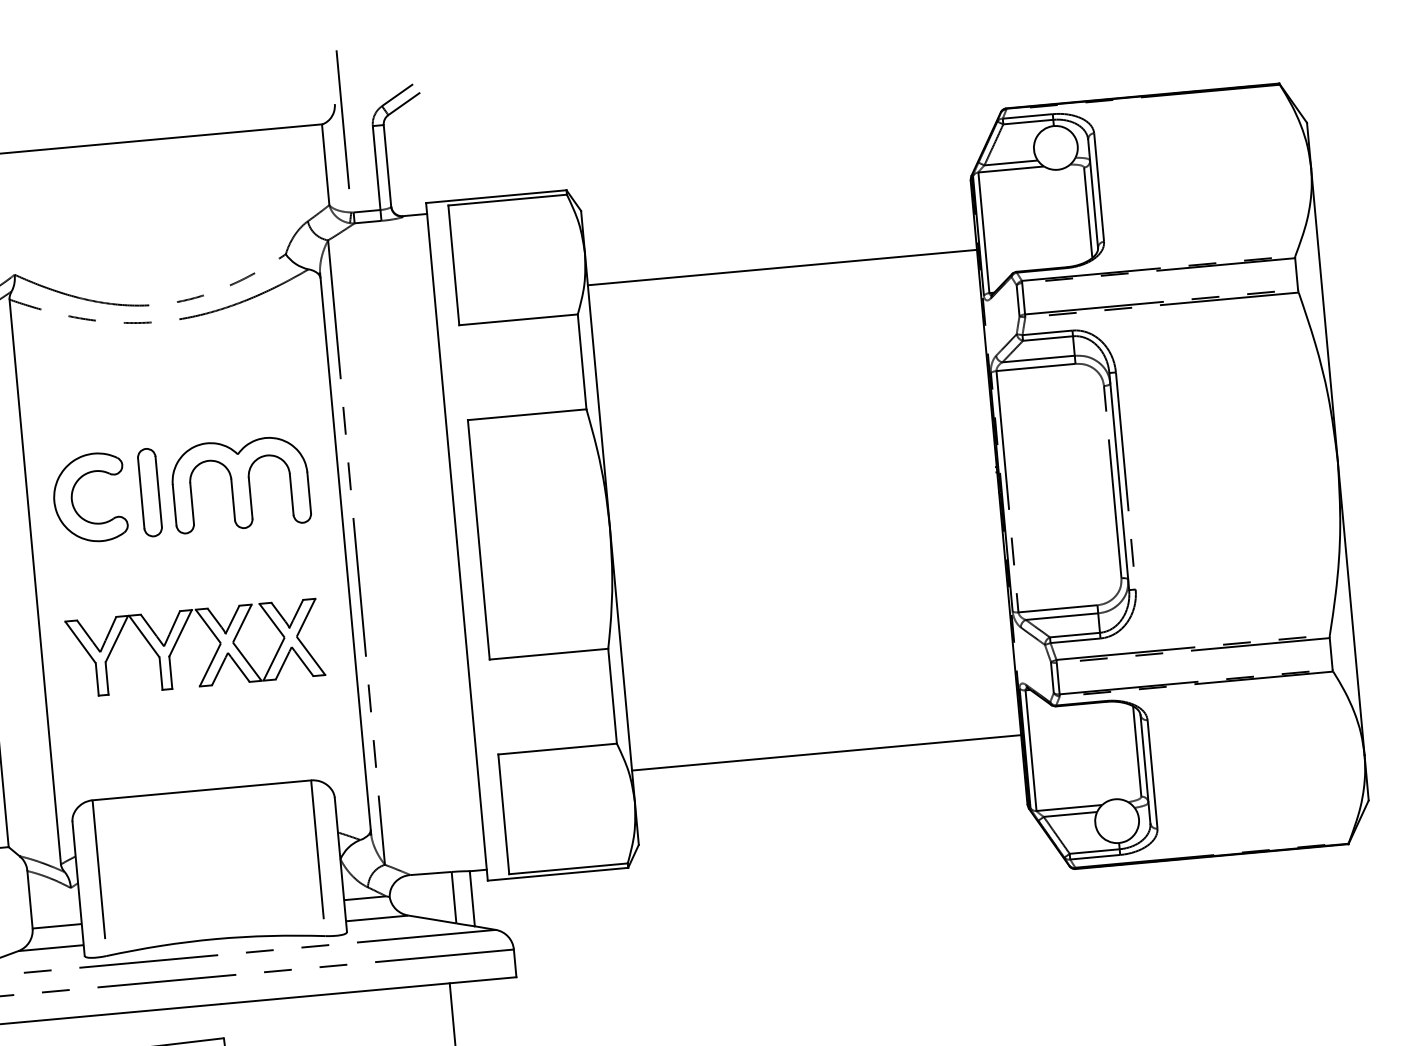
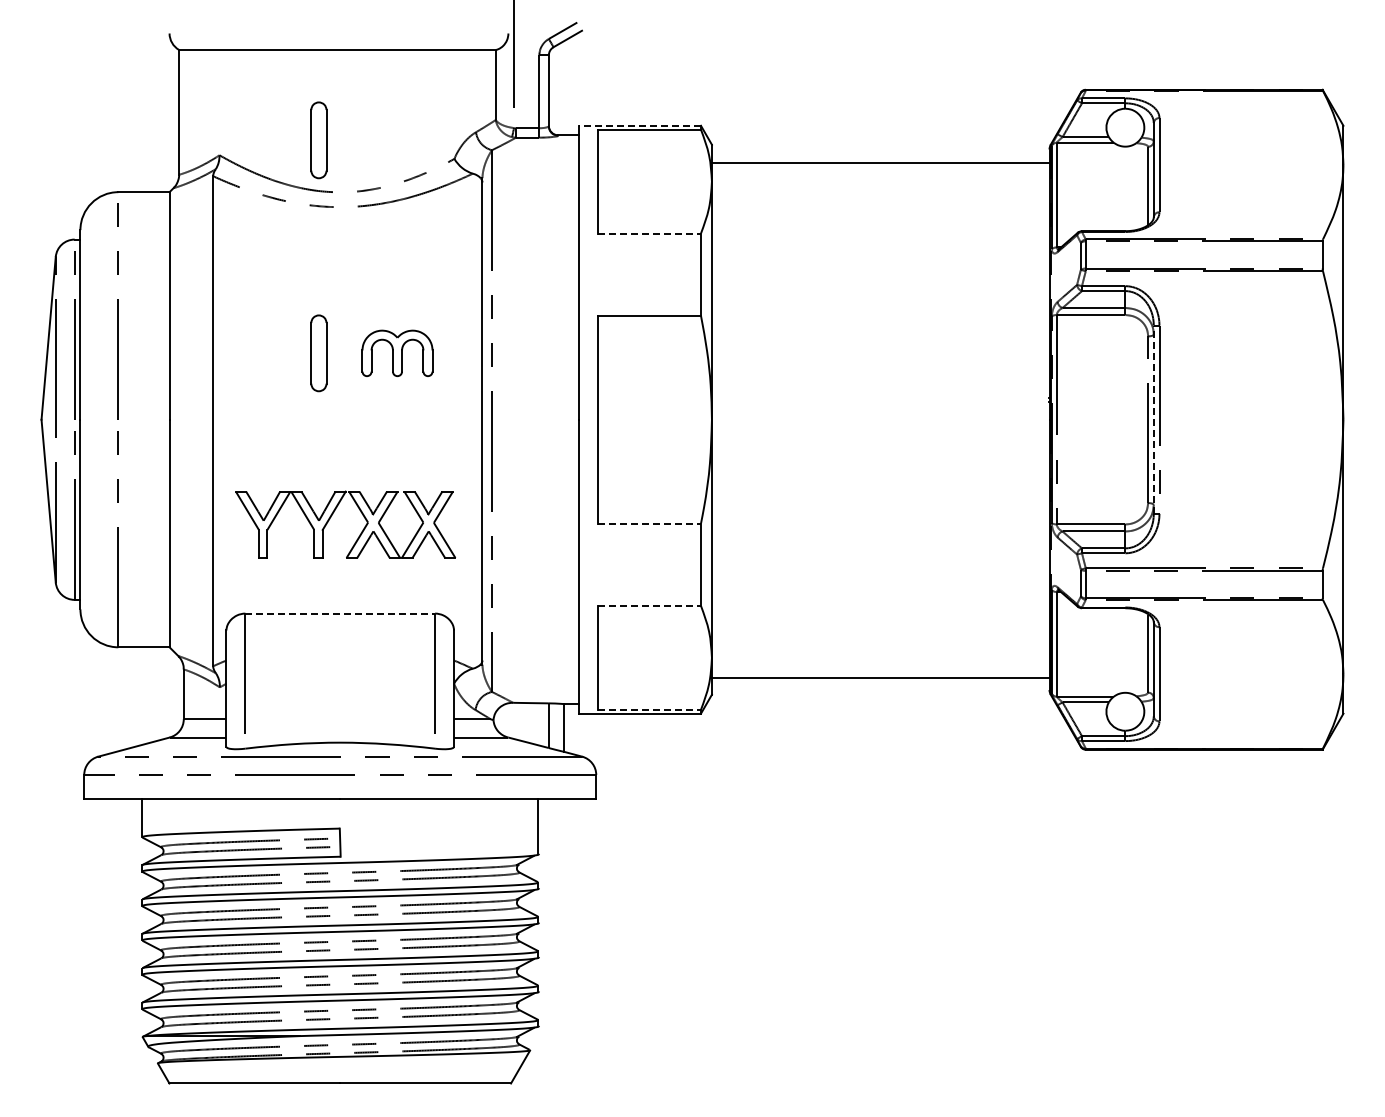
line: (496, 196) -> (640, 125), solid -> dashed
part: (127, 247) -> (318, 140), added
line: (782, 267) -> (880, 163), moved
line: (519, 319) -> (650, 233), solid -> dashed
line: (1118, 481) -> (1153, 419), solid -> dashed
part: (240, 484) -> (397, 353), size x0.6
part: (73, 500) -> (252, 354), removed
part: (180, 637) -> (333, 514), moved
line: (550, 653) -> (650, 523), solid -> dashed
line: (558, 748) -> (650, 605), solid -> dashed
line: (826, 753) -> (880, 678), moved
line: (202, 790) -> (340, 613), solid -> dashed
line: (569, 868) -> (650, 709), solid -> dashed

